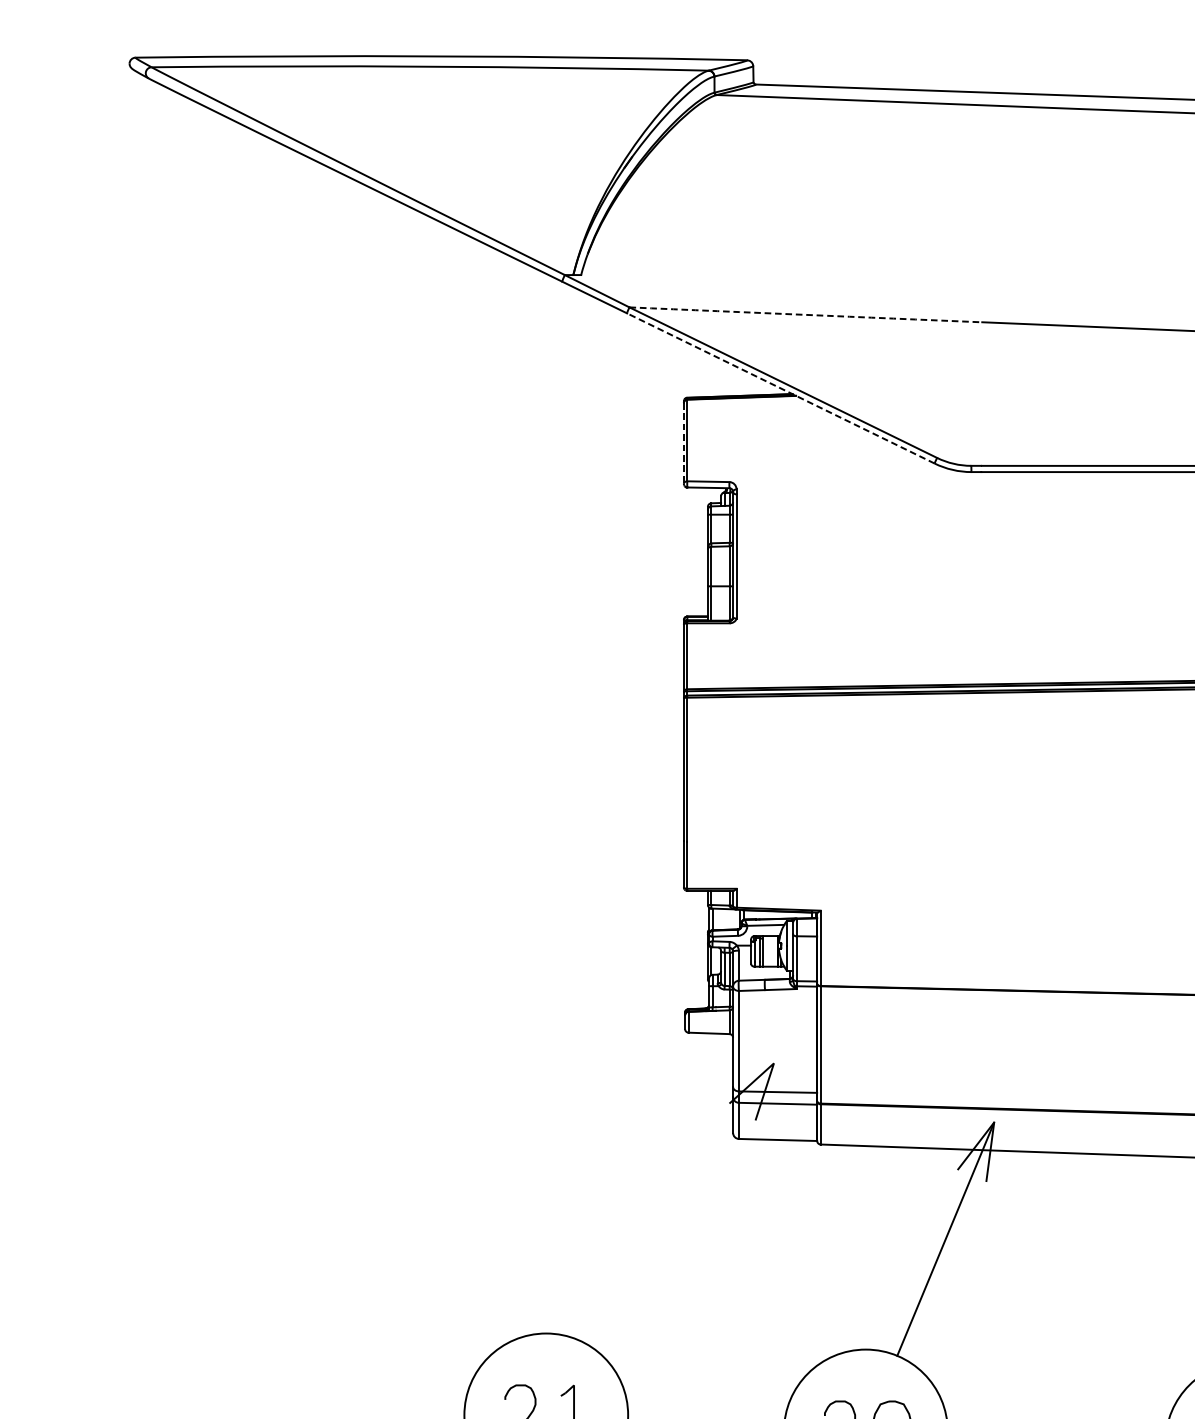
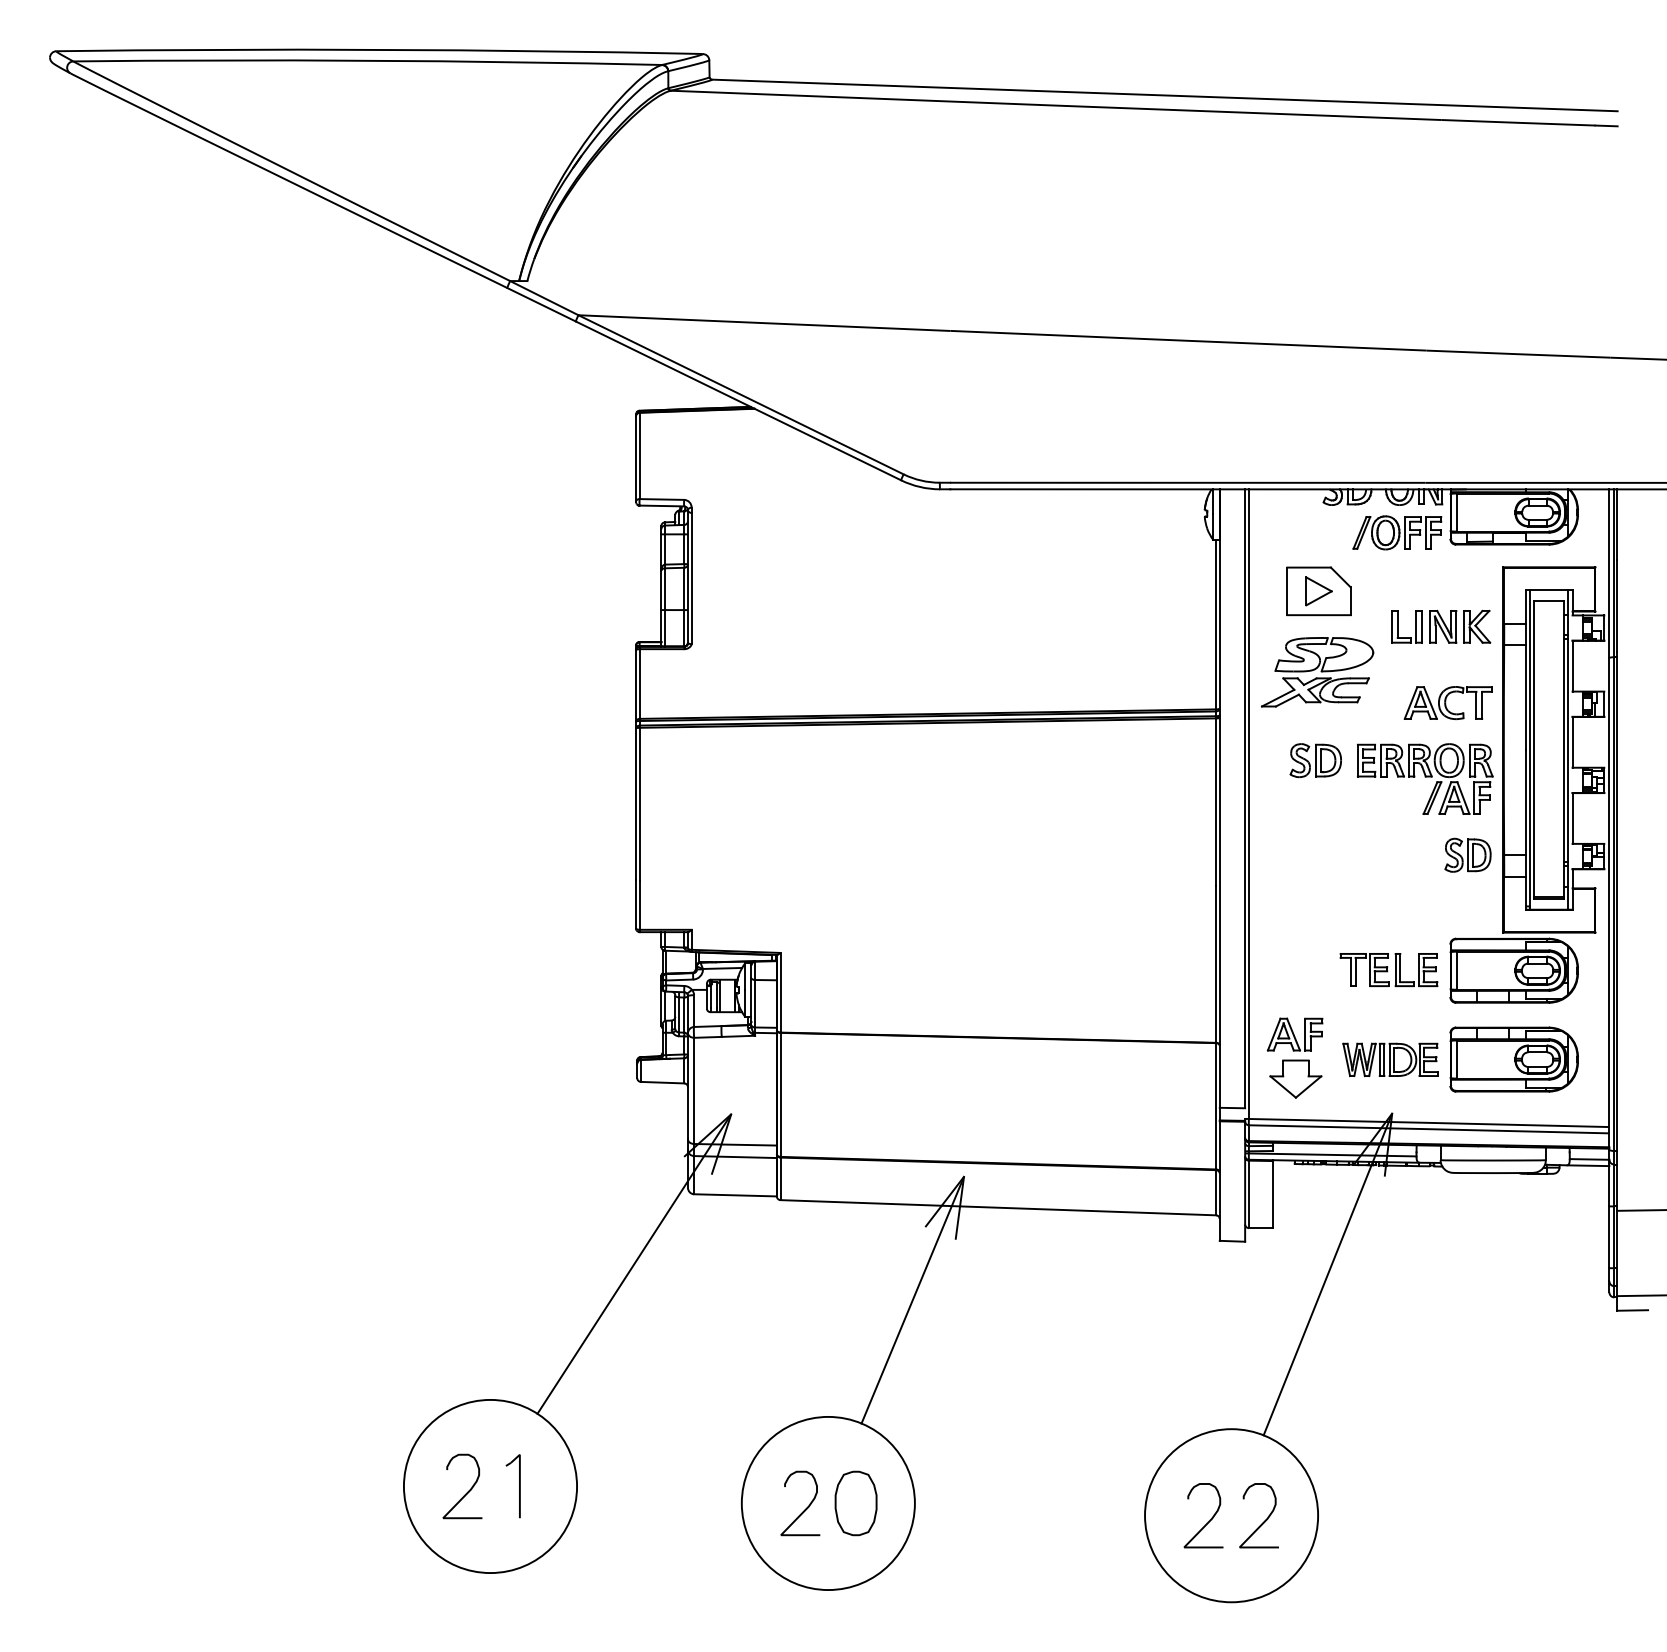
arc: (805, 315) -> (764, 323), dashed -> solid
line: (780, 388) -> (738, 400), dashed -> solid
line: (683, 443) -> (635, 459), dashed -> solid
line: (682, 1204) -> (634, 1263), added

